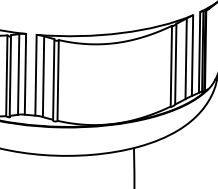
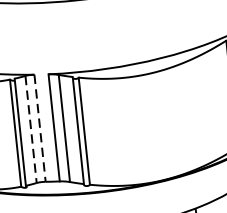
line: (18, 74) -> (30, 129), solid -> dashed
line: (25, 74) -> (40, 128), solid -> dashed

